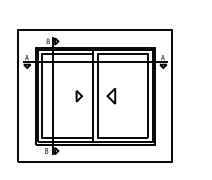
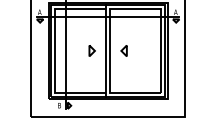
part: (110, 96) -> (123, 51), size x0.71

